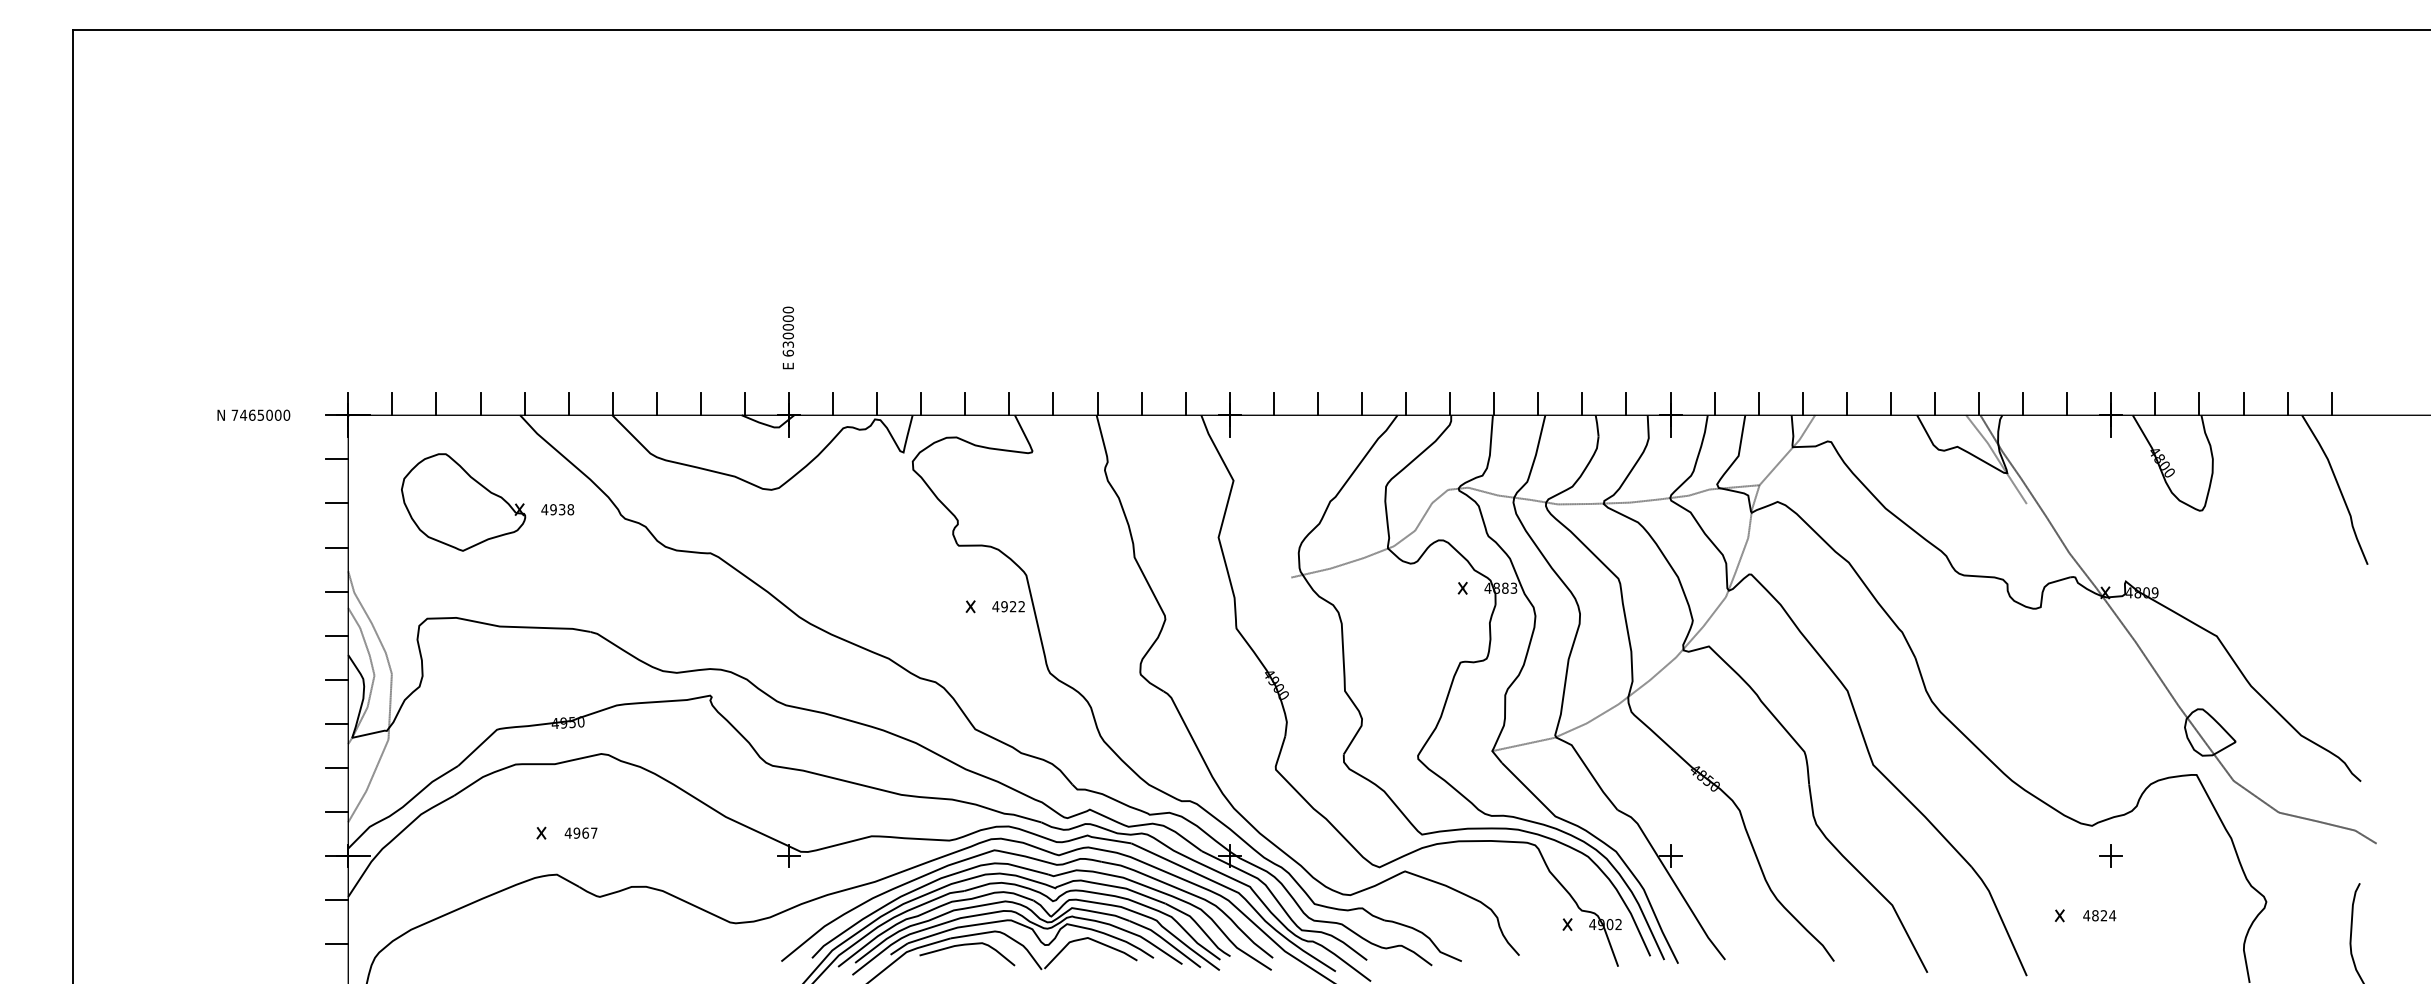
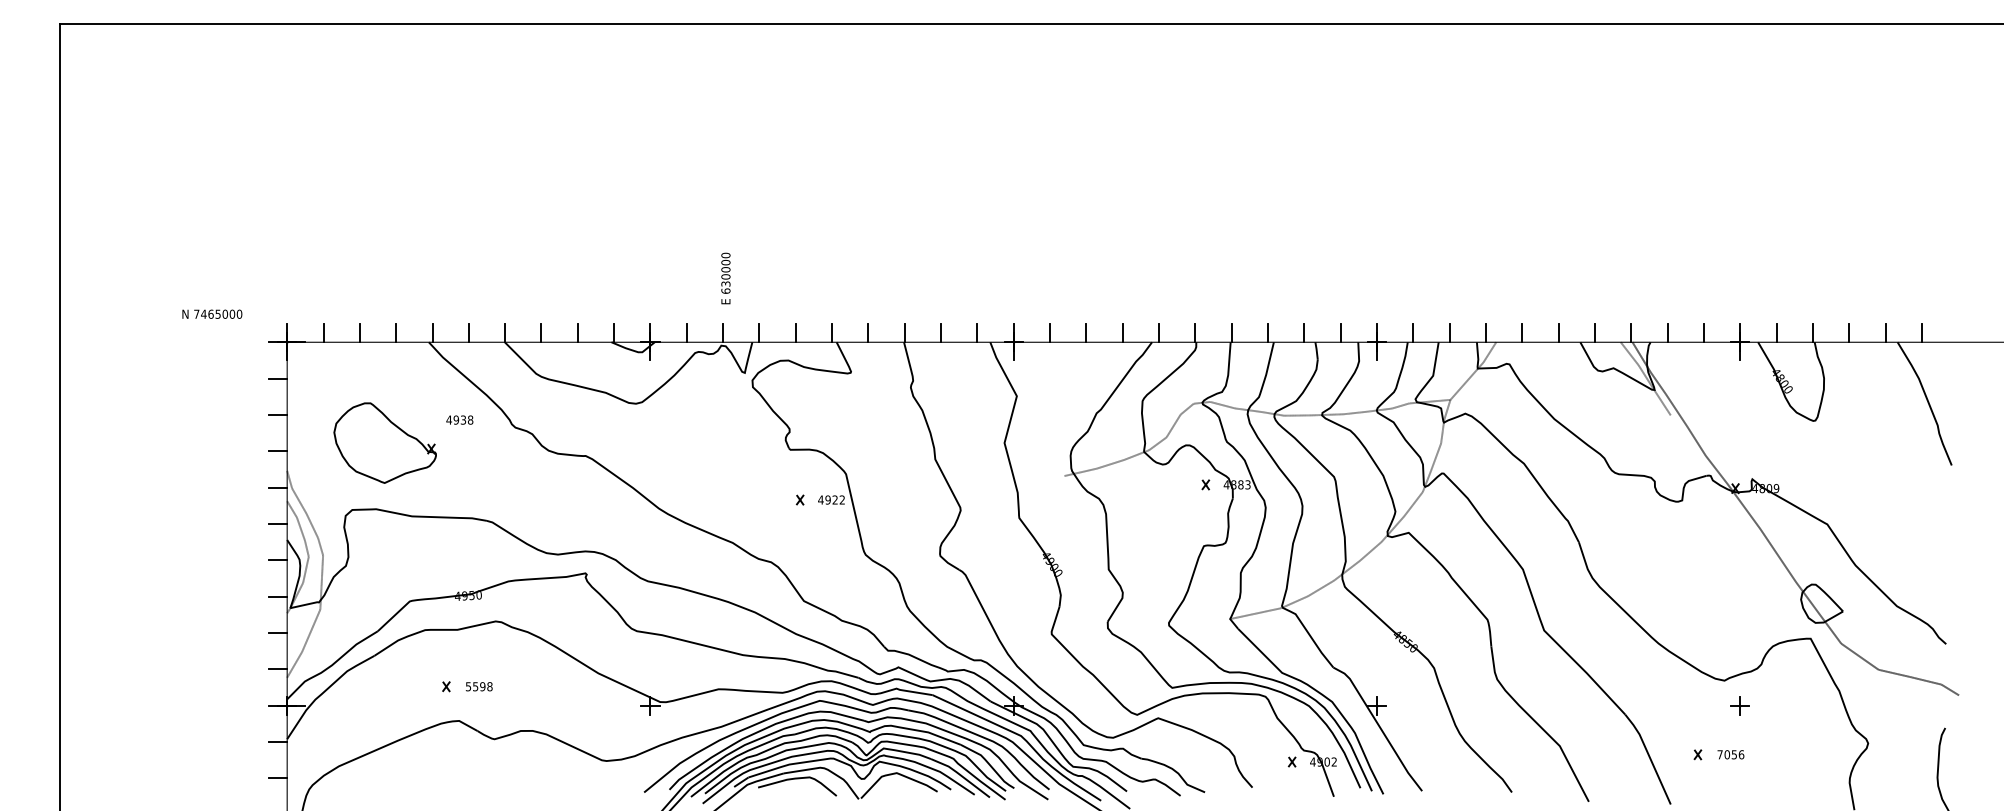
text: (787, 337) -> (725, 278), moved
text: (254, 414) -> (212, 313), moved
part: (462, 501) -> (384, 442), moved
text: (580, 832) -> (478, 686), 4967 -> 5598
text: (2099, 915) -> (1730, 754), 4824 -> 7056

